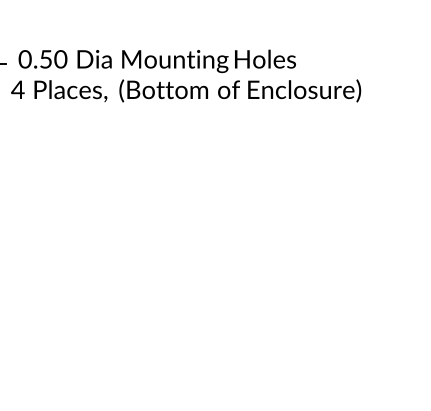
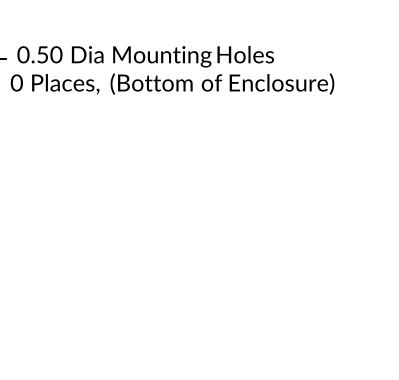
text: (17, 89) -> (16, 82), 4 -> 0

